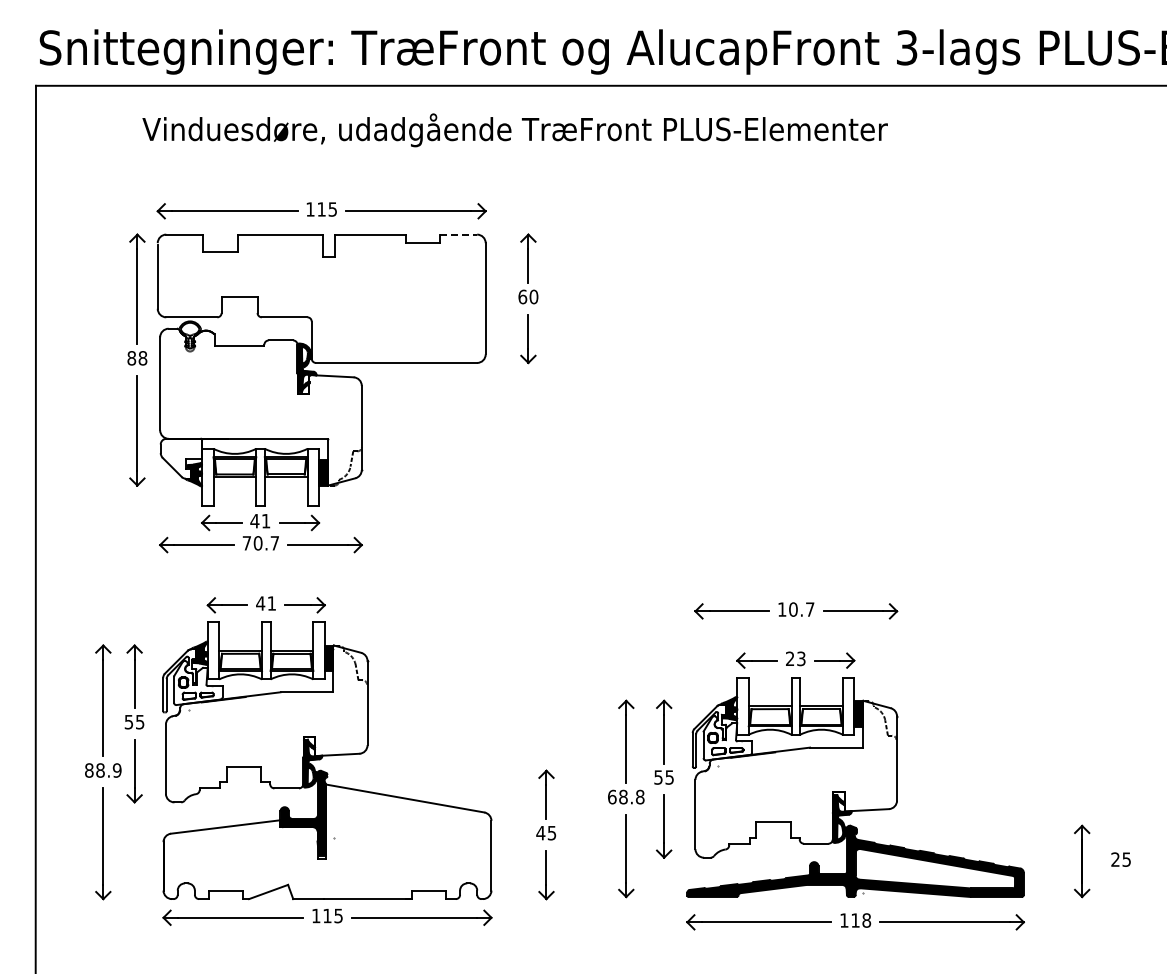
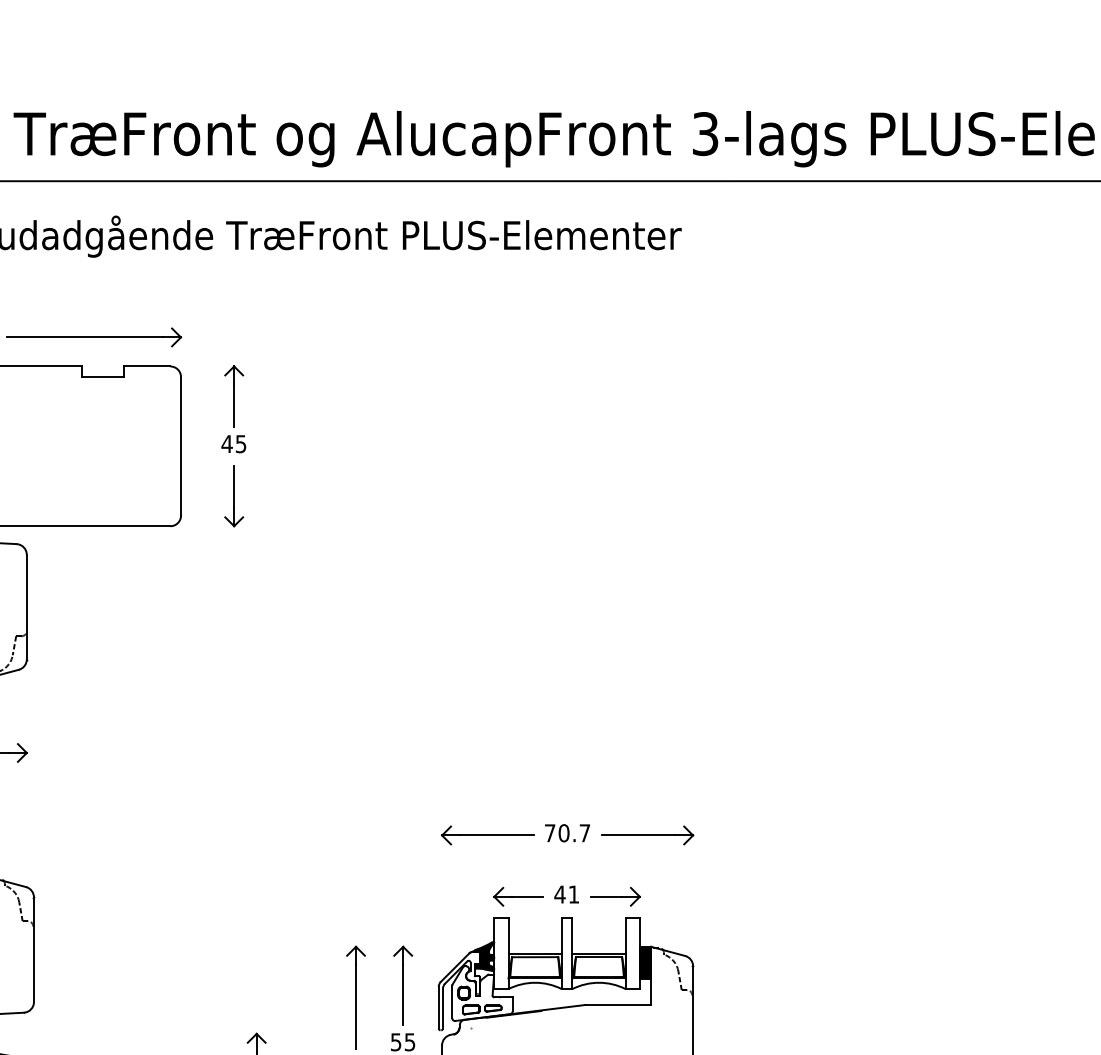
line: (458, 234) -> (147, 366), dashed -> solid
text: (528, 296) -> (234, 443), 60 -> 45
text: (782, 609) -> (550, 833), 10.7 -> 70.7
text: (795, 658) -> (566, 894), 23 -> 41

